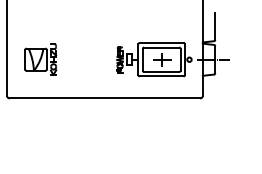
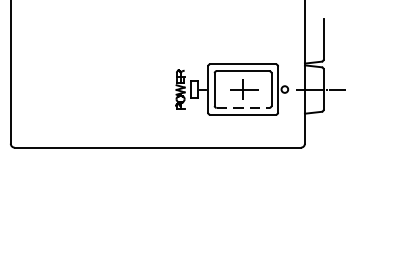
part: (40, 59) -> (61, 89), removed
line: (161, 71) -> (242, 107), solid -> dashed

